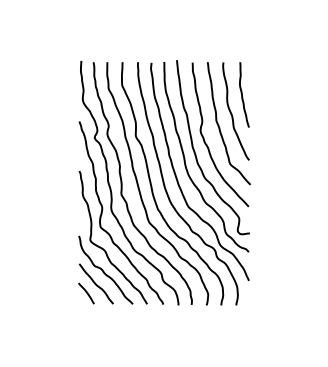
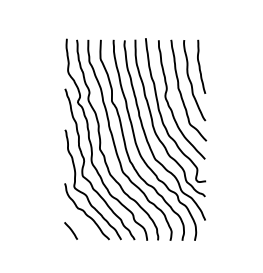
curve: (95, 283) -> (78, 222), removed

